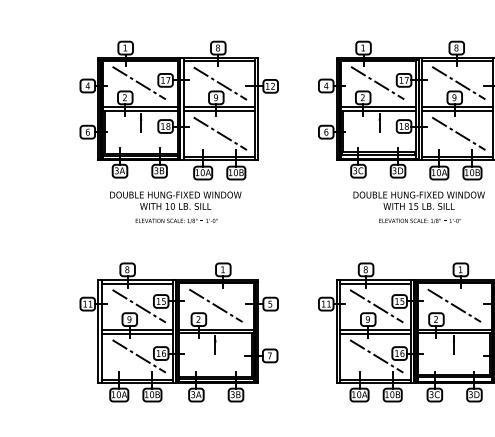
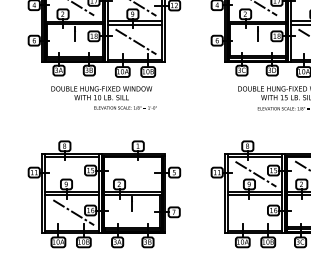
text: (176, 220) -> (125, 107), moved
line: (215, 305) -> (132, 173), removed
line: (138, 306) -> (73, 174), removed
line: (376, 356) -> (255, 212), removed

